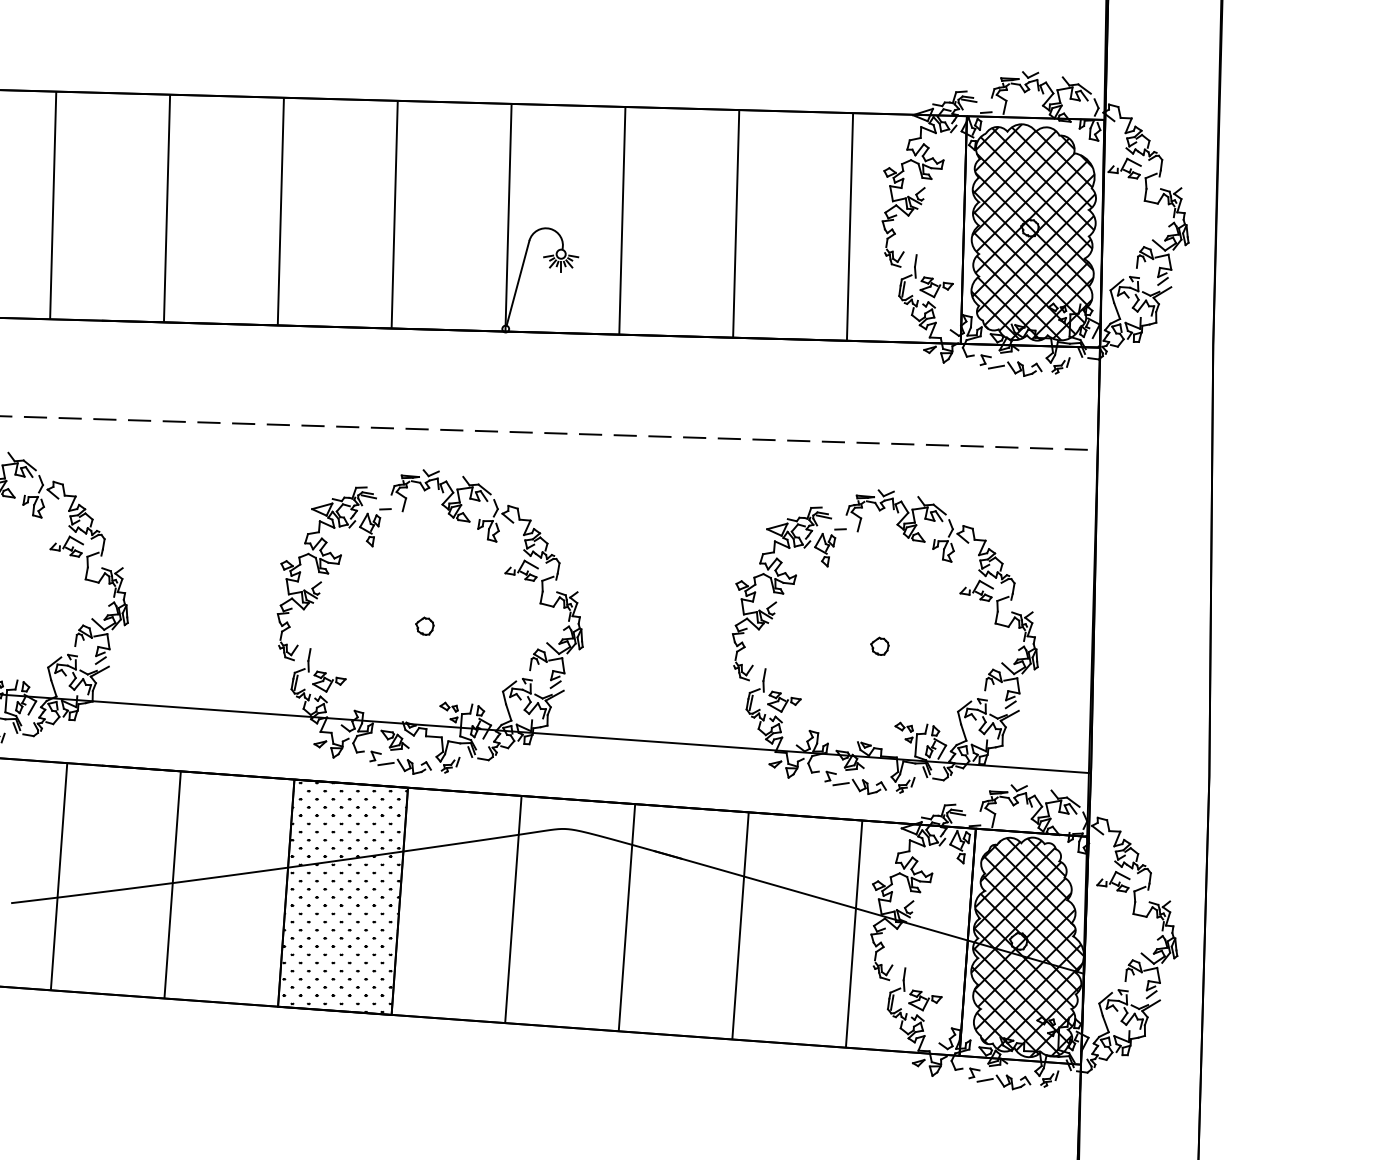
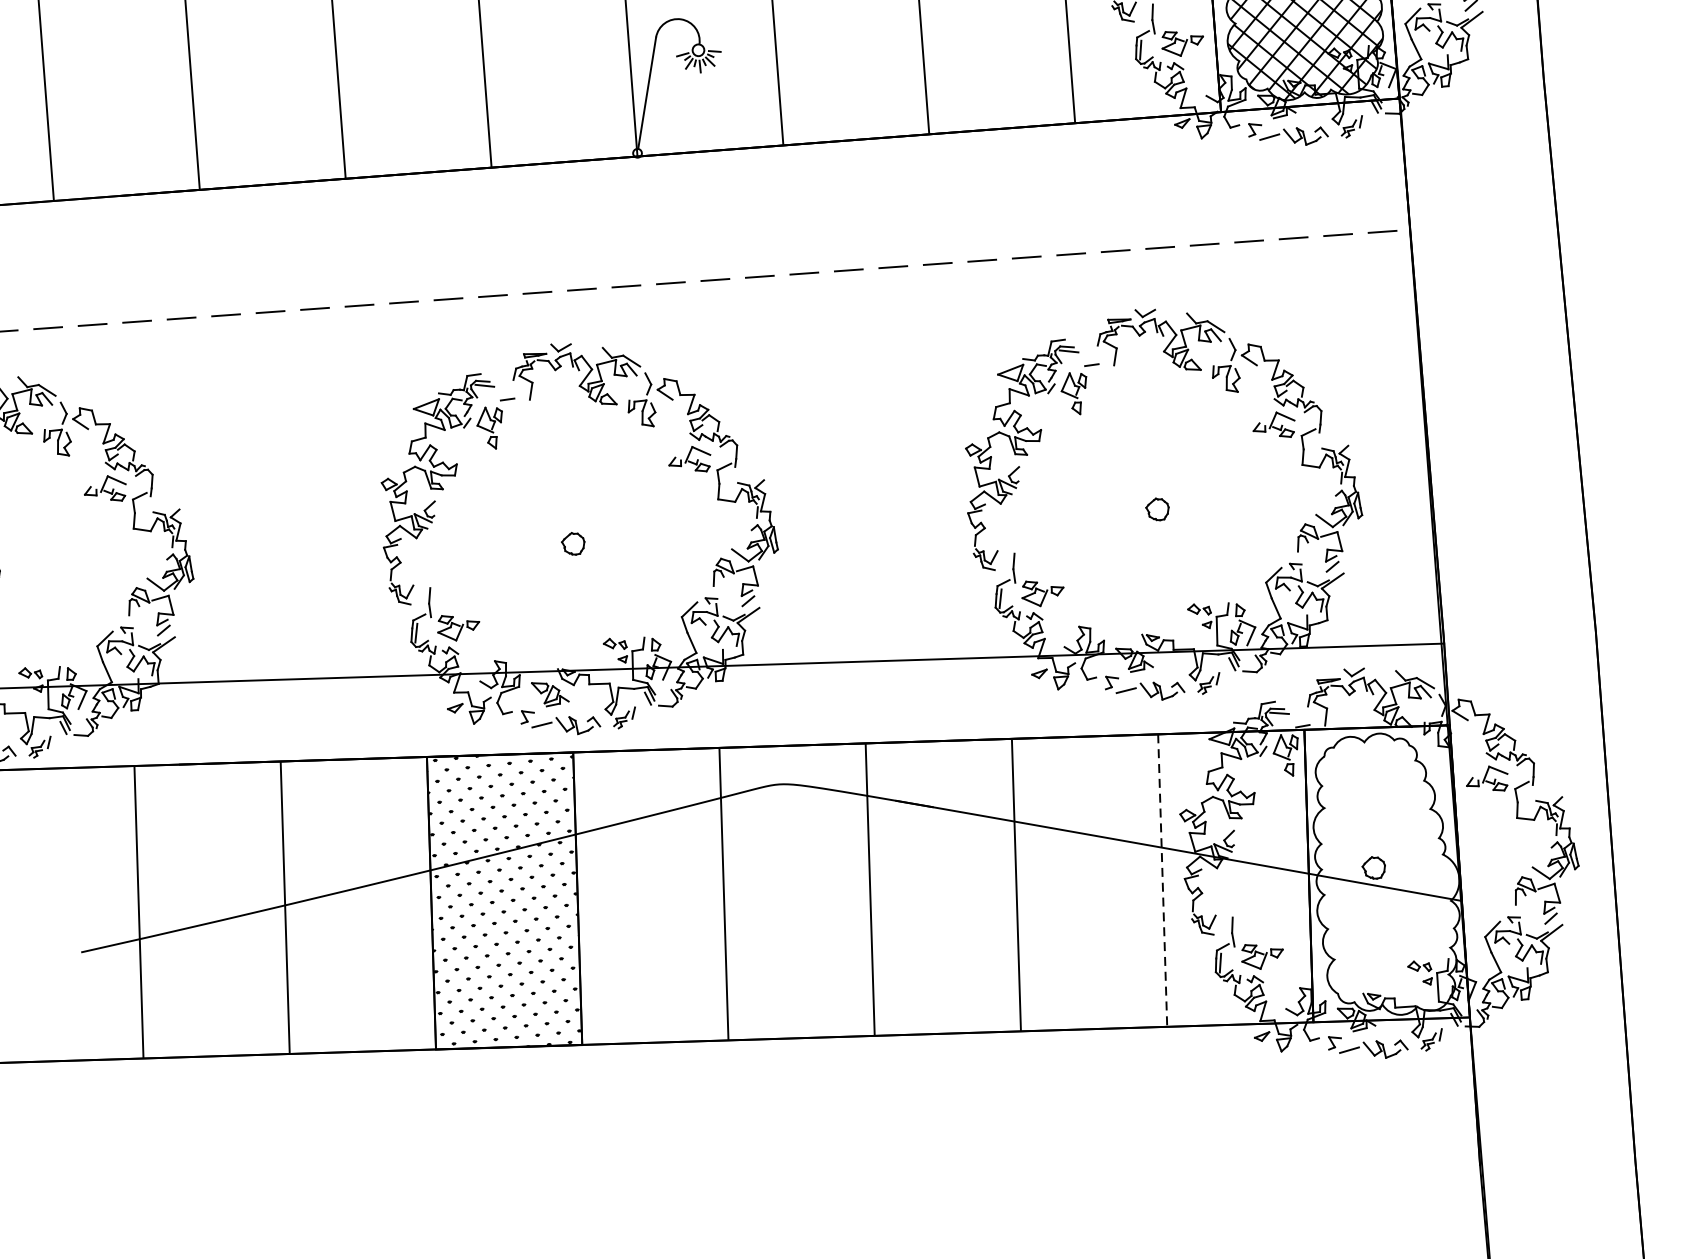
line: (854, 934) -> (1163, 881), solid -> dashed
hatch: (1027, 947) -> (1386, 874), removed

